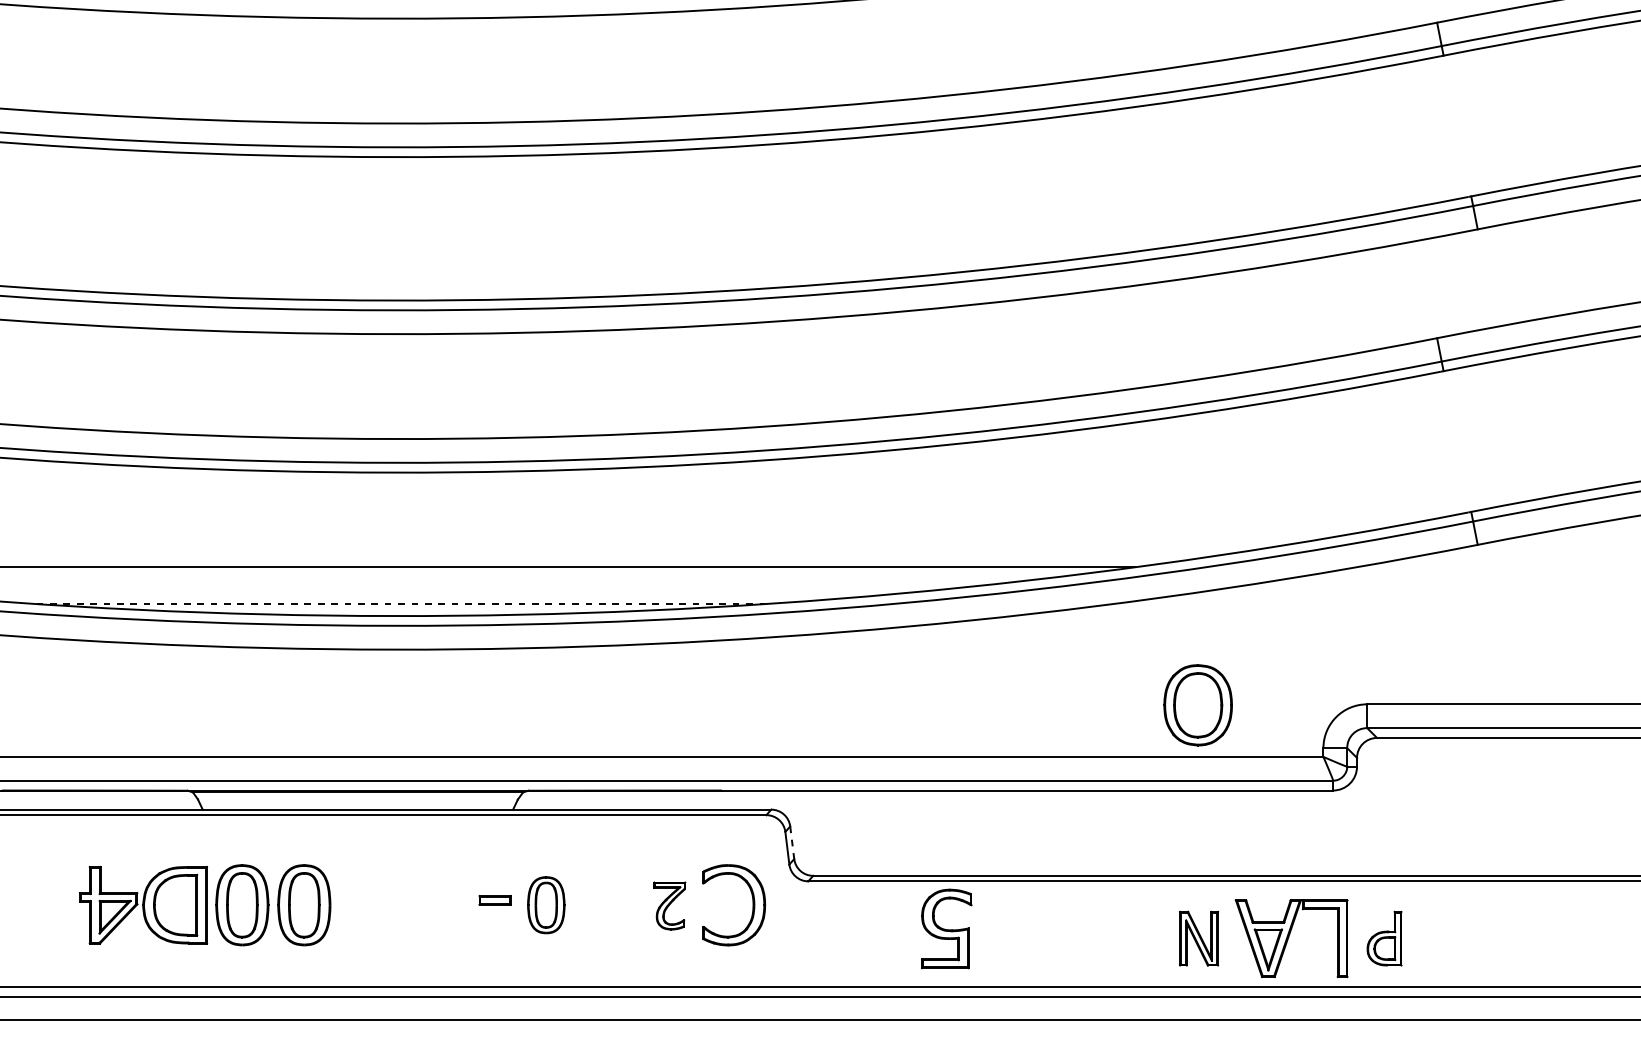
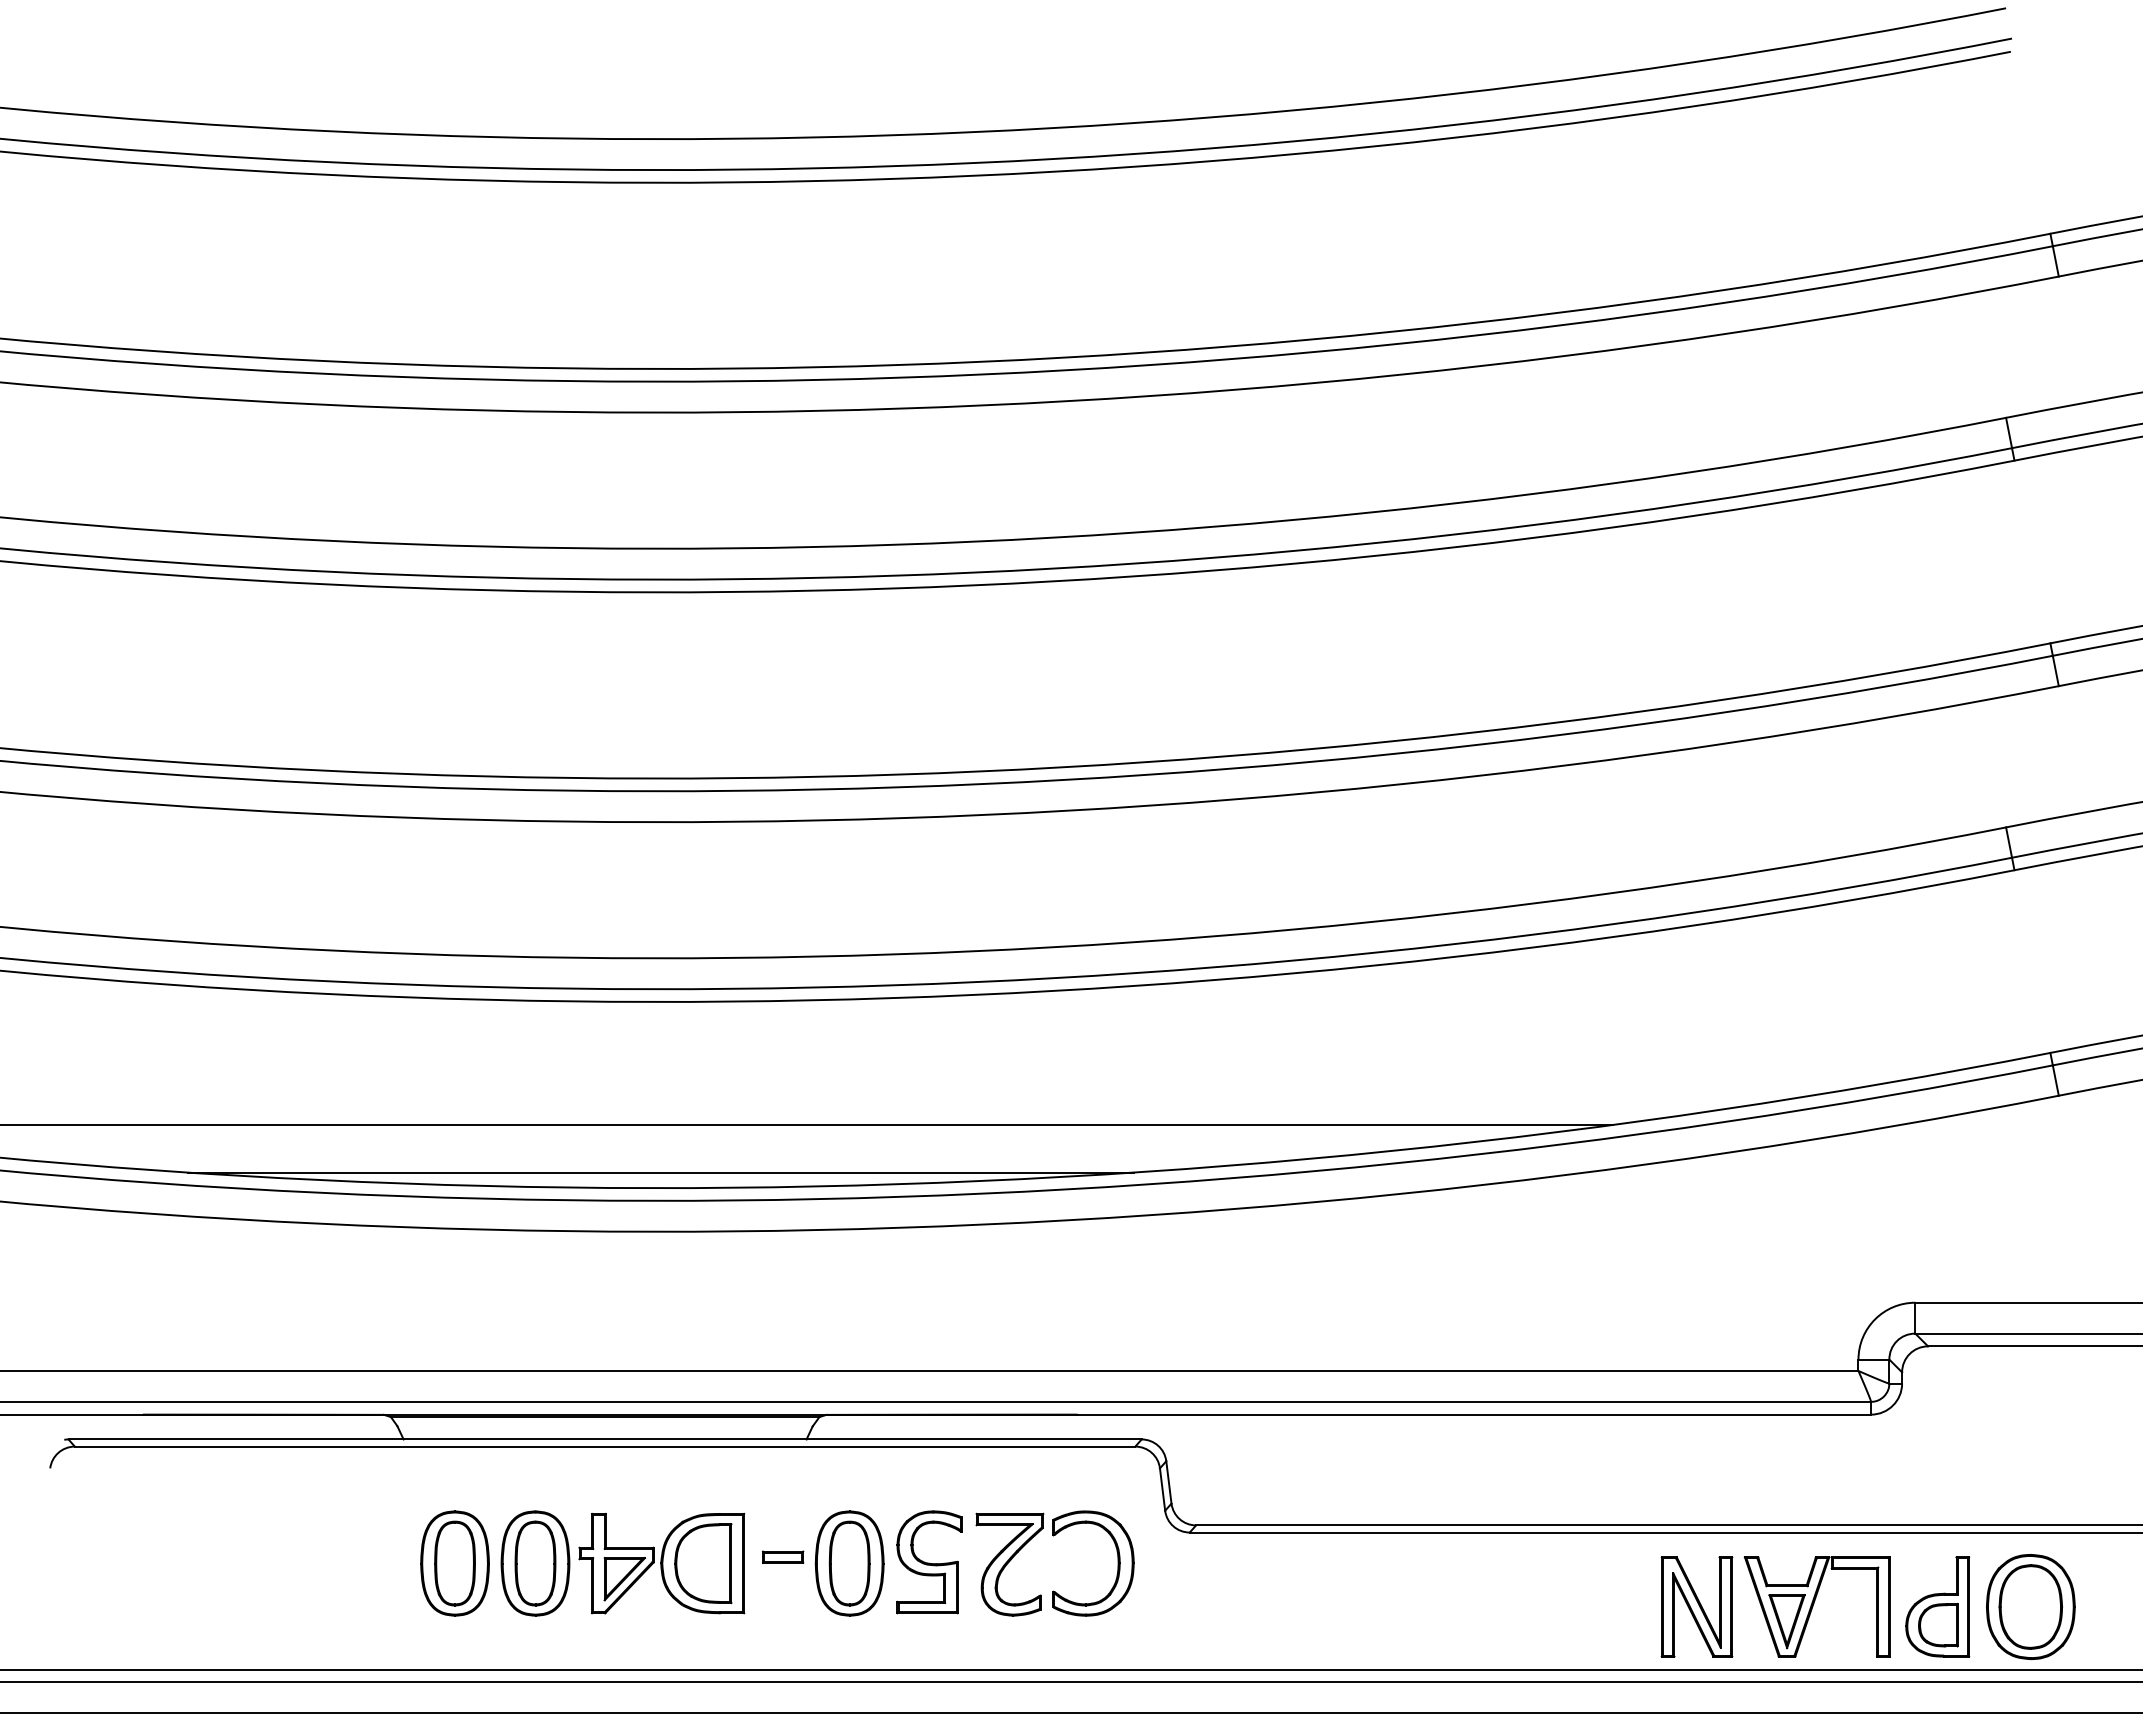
line: (400, 604) -> (660, 1172), dashed -> solid
part: (1197, 705) -> (2030, 1607), moved
line: (791, 842) -> (1168, 1482), dashed -> solid
part: (143, 905) -> (661, 1563), moved
part: (546, 905) -> (849, 1563), size x1.43
part: (669, 905) -> (1009, 1564), size x1.67
part: (946, 929) -> (929, 1562), moved
part: (1198, 938) -> (1696, 1606), size x1.43
part: (1384, 938) -> (1937, 1606), size x1.43

